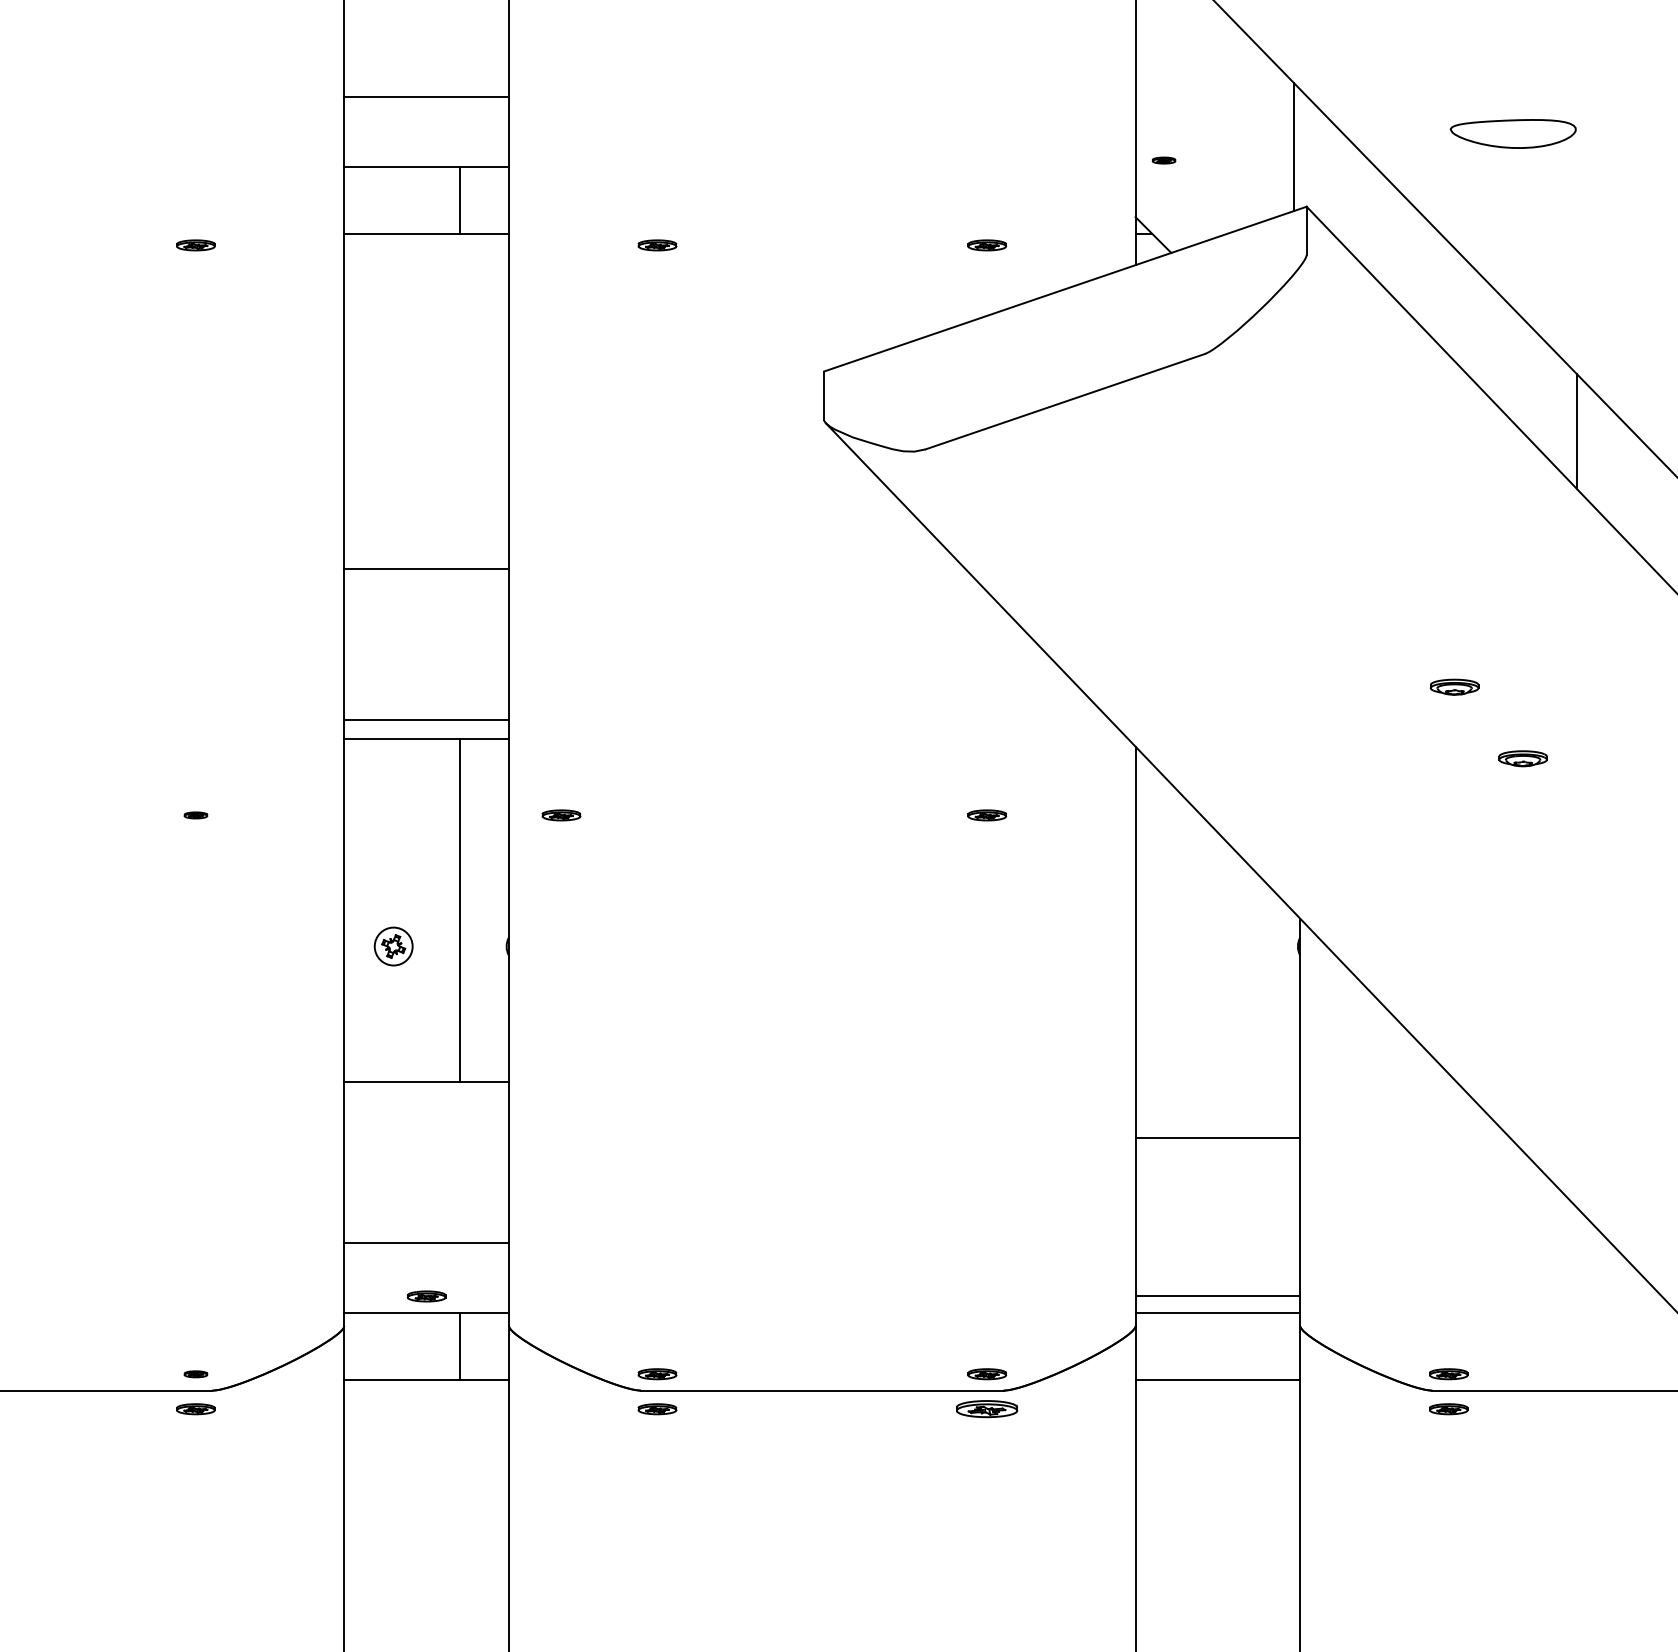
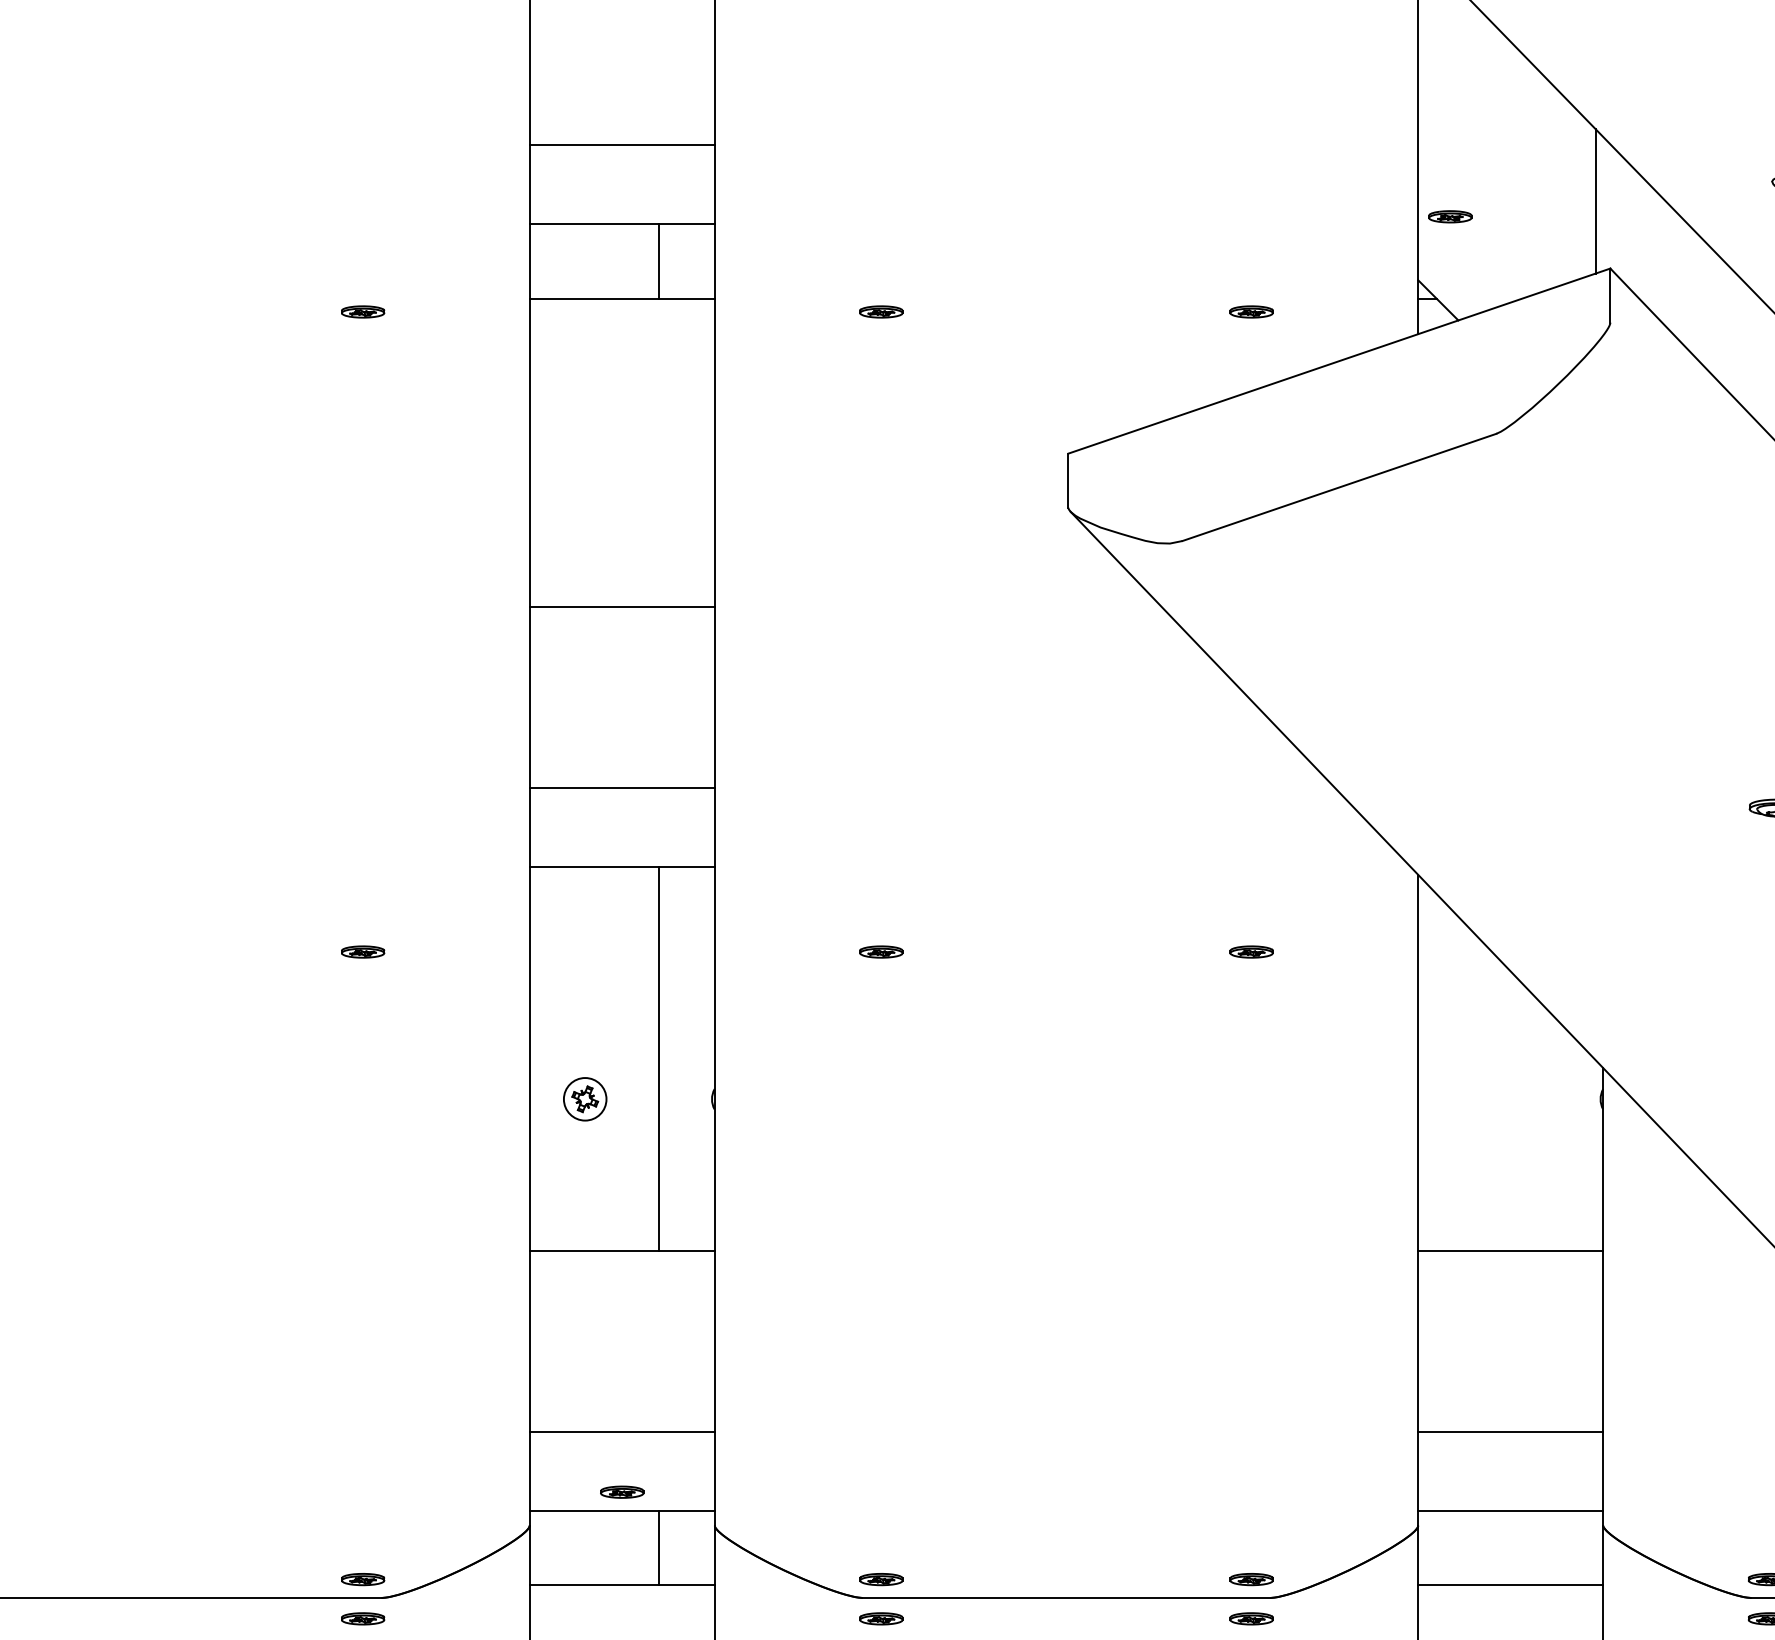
part: (1163, 160) -> (1449, 216), size x1.67
line: (426, 569) -> (622, 607), moved
line: (426, 720) -> (622, 788), moved
part: (195, 815) -> (362, 952), size x1.67
part: (561, 815) -> (881, 952), moved
line: (1217, 1137) -> (1510, 1250), moved
line: (1217, 1295) -> (1510, 1431), moved
part: (195, 1374) -> (362, 1579), size x1.67
part: (987, 1409) -> (1251, 1619), size x0.62

